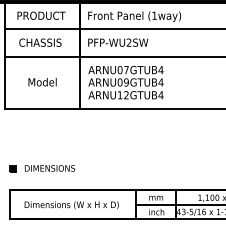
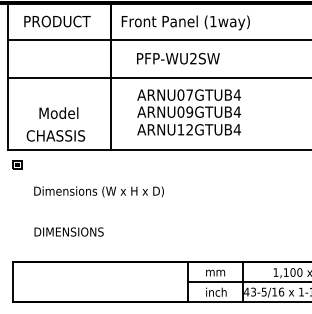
text: (40, 42) -> (56, 135), moved
text: (118, 42) -> (178, 58), moved
text: (125, 82) -> (188, 112), moved
part: (12, 168) -> (17, 164), moved
text: (71, 205) -> (98, 192), moved

